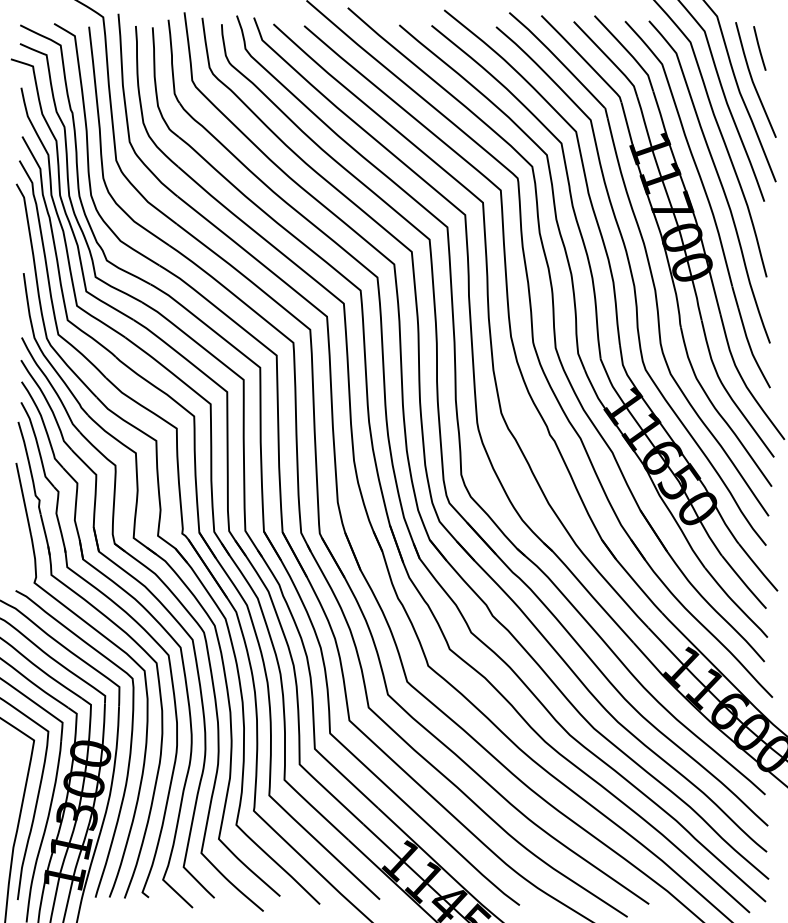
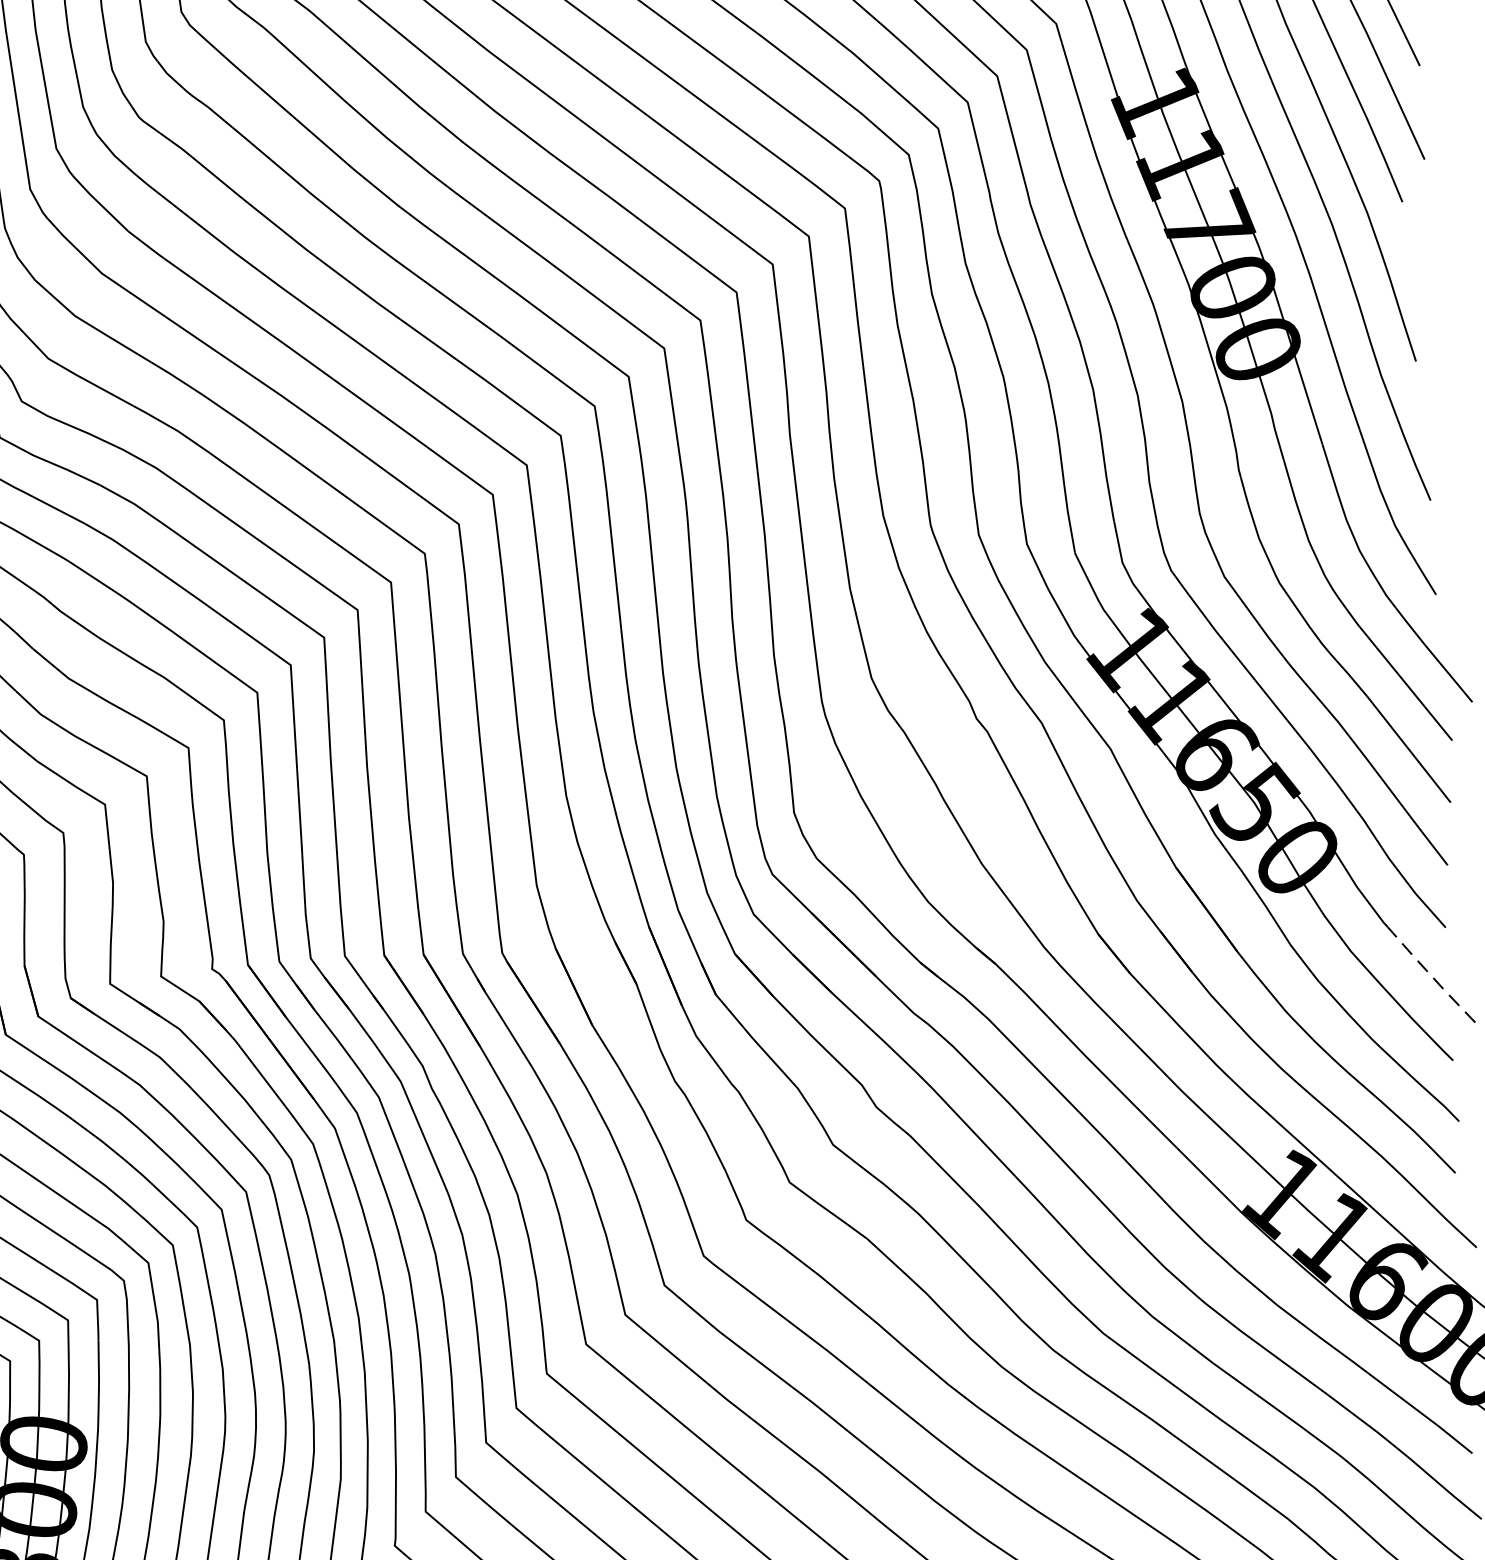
line: (757, 567) -> (1429, 974), solid -> dashed

